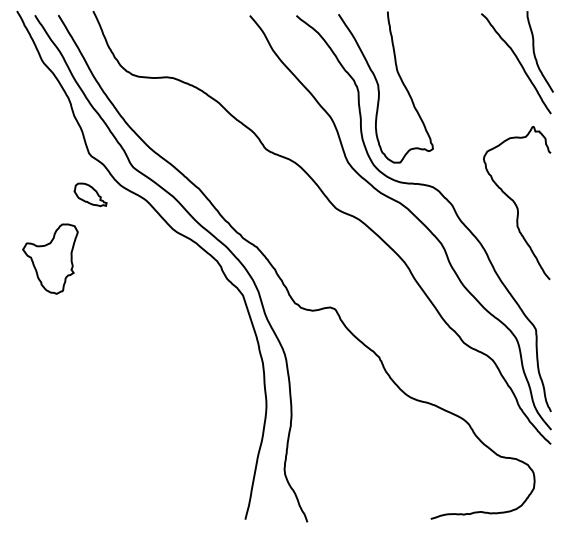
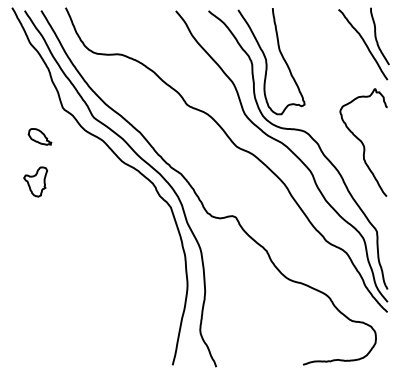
part: (90, 194) -> (39, 136), moved
part: (50, 258) -> (35, 181), size x0.6

